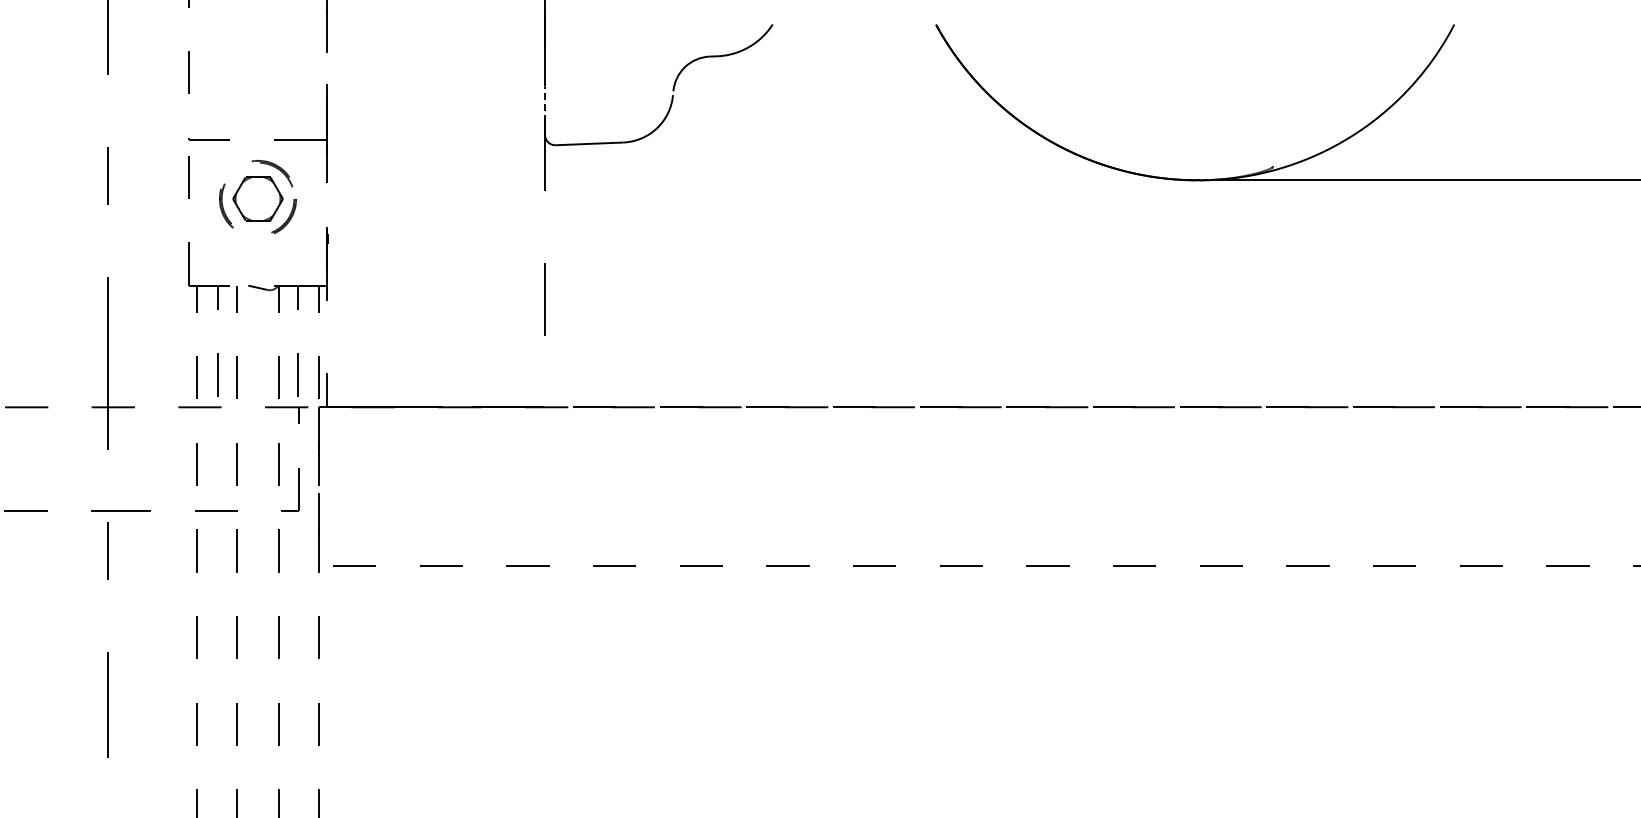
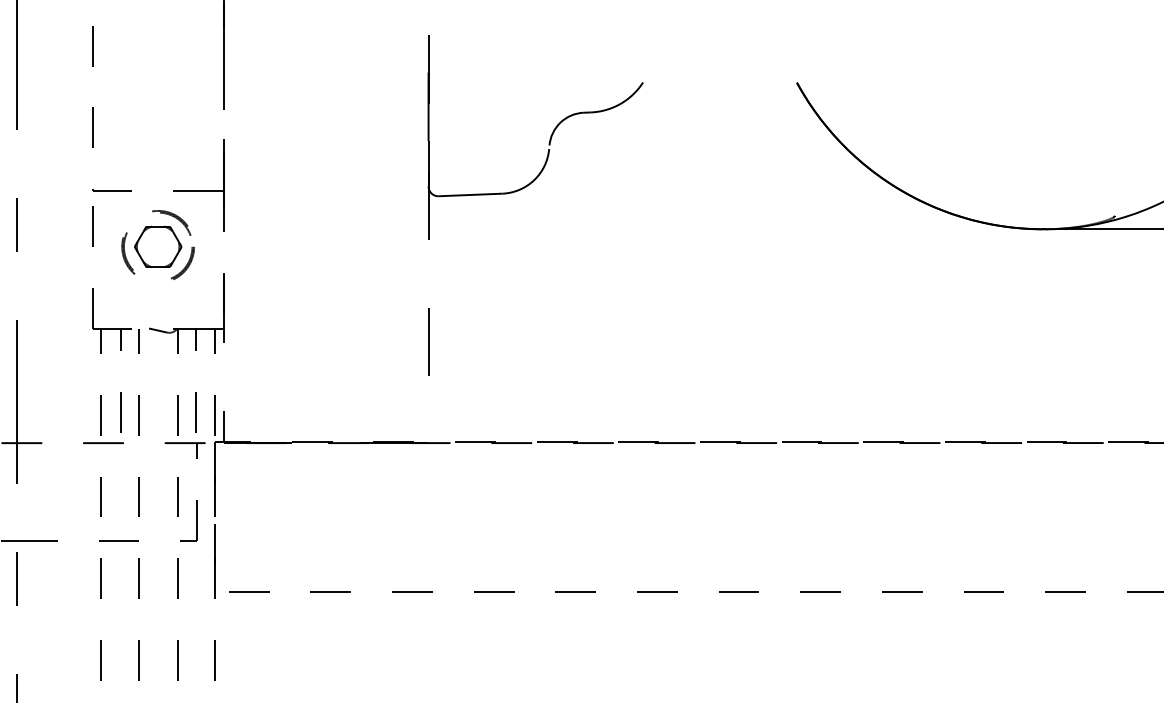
line: (545, 104) -> (429, 157), dashed -> solid

